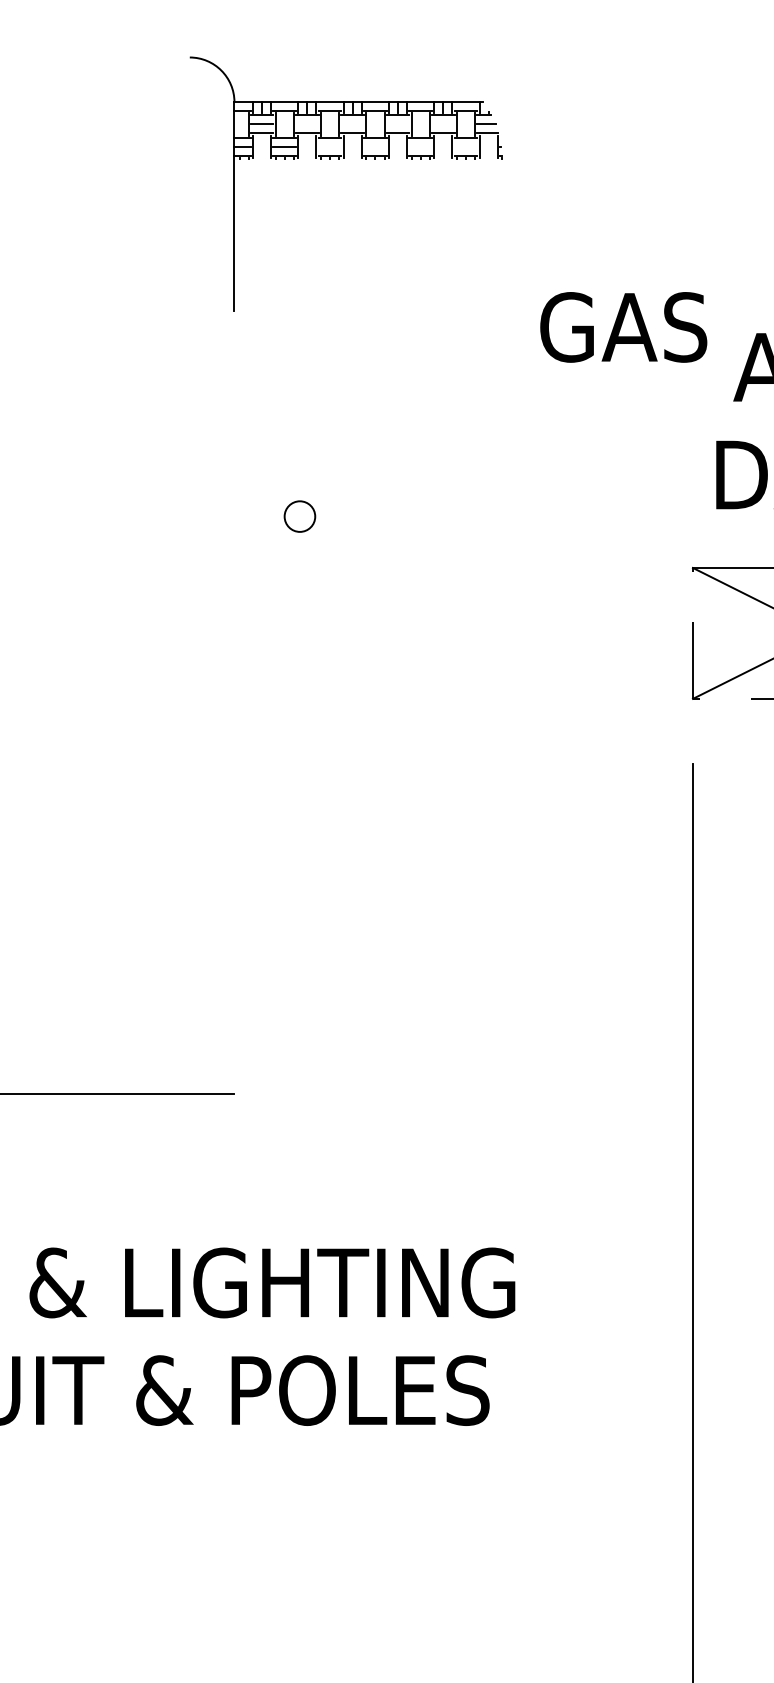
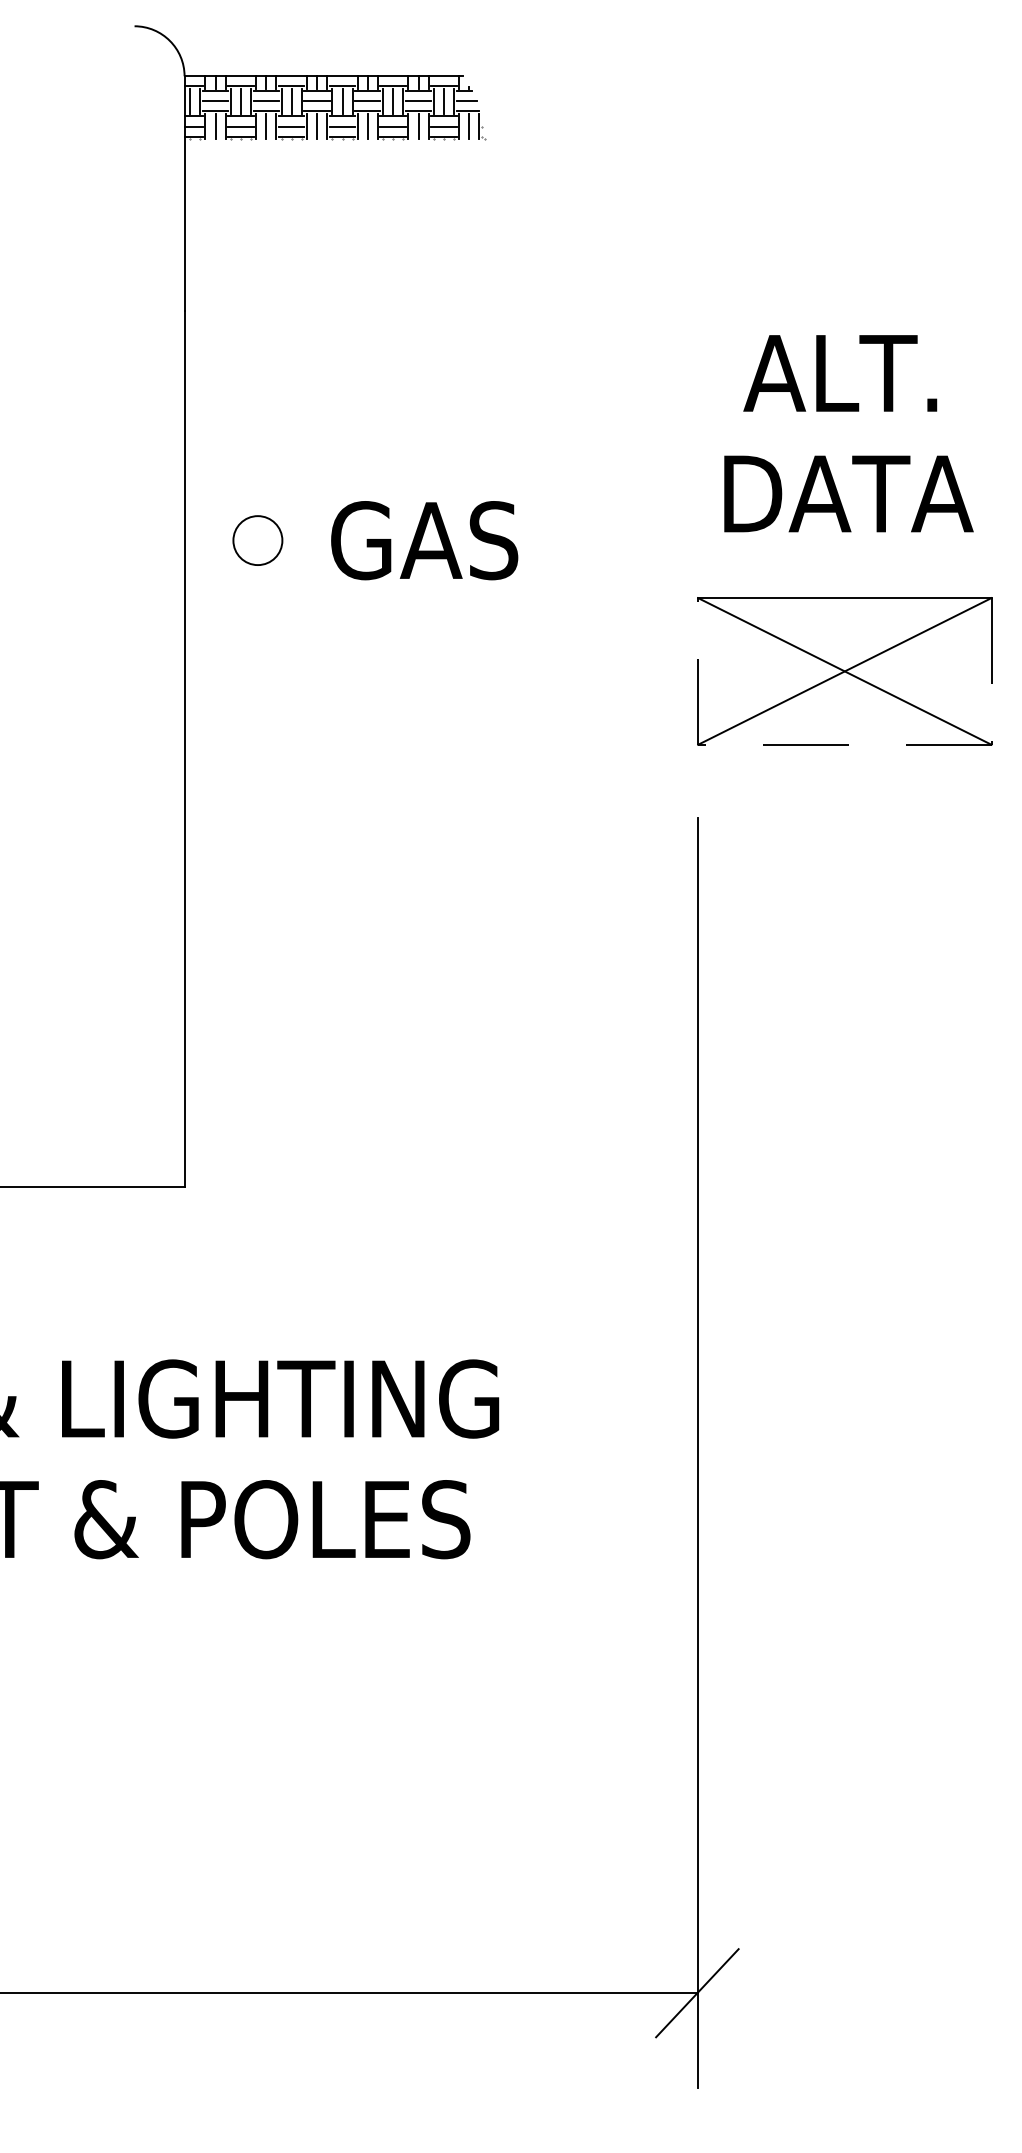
line: (239, 124) -> (190, 101), added
line: (285, 124) -> (241, 101), added
line: (306, 124) -> (265, 101), added
line: (329, 124) -> (291, 101), added
line: (352, 124) -> (316, 101), added
line: (375, 124) -> (342, 101), added
line: (397, 124) -> (367, 101), added
line: (420, 124) -> (393, 101), added
line: (443, 124) -> (418, 101), added
line: (466, 124) -> (444, 101), added
line: (262, 146) -> (215, 126), added
line: (307, 146) -> (266, 126), added
line: (329, 146) -> (291, 126), added
line: (353, 146) -> (317, 126), added
line: (375, 146) -> (342, 126), added
line: (397, 146) -> (367, 126), added
line: (420, 146) -> (392, 126), added
line: (443, 146) -> (418, 126), added
line: (465, 146) -> (443, 126), added
line: (488, 146) -> (469, 126), added
text: (623, 327) -> (424, 540), moved
circle: (299, 516) -> (257, 540), size x1.43
line: (234, 702) -> (184, 748), added

